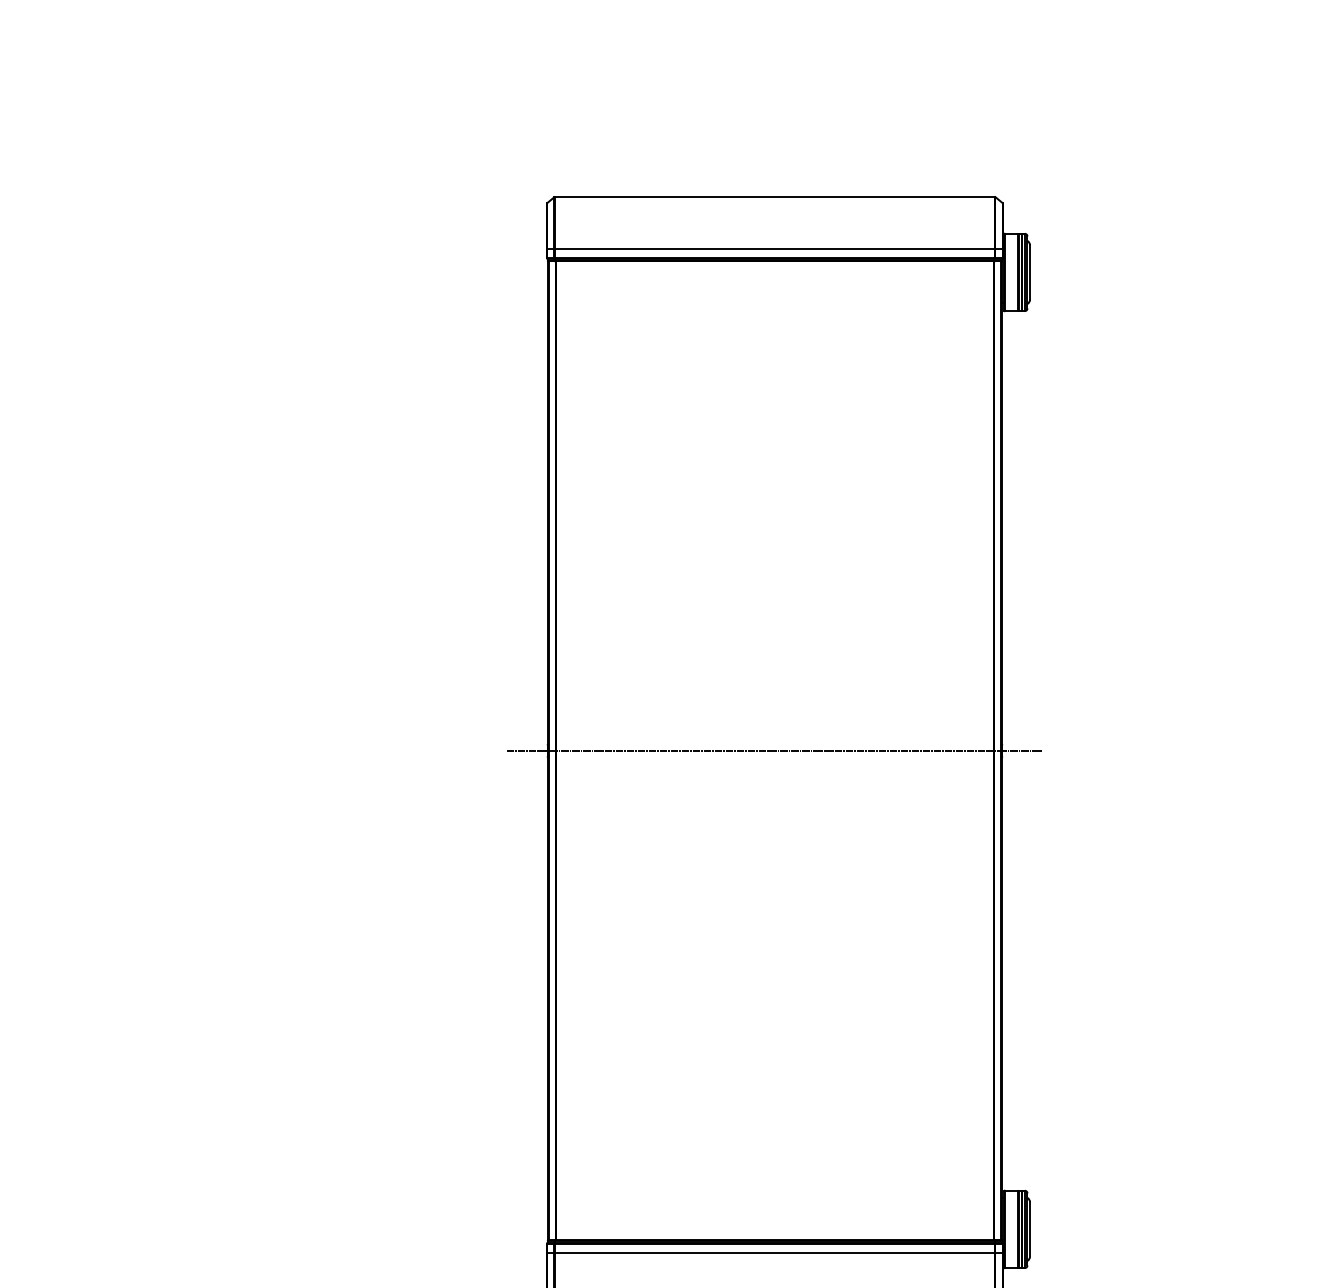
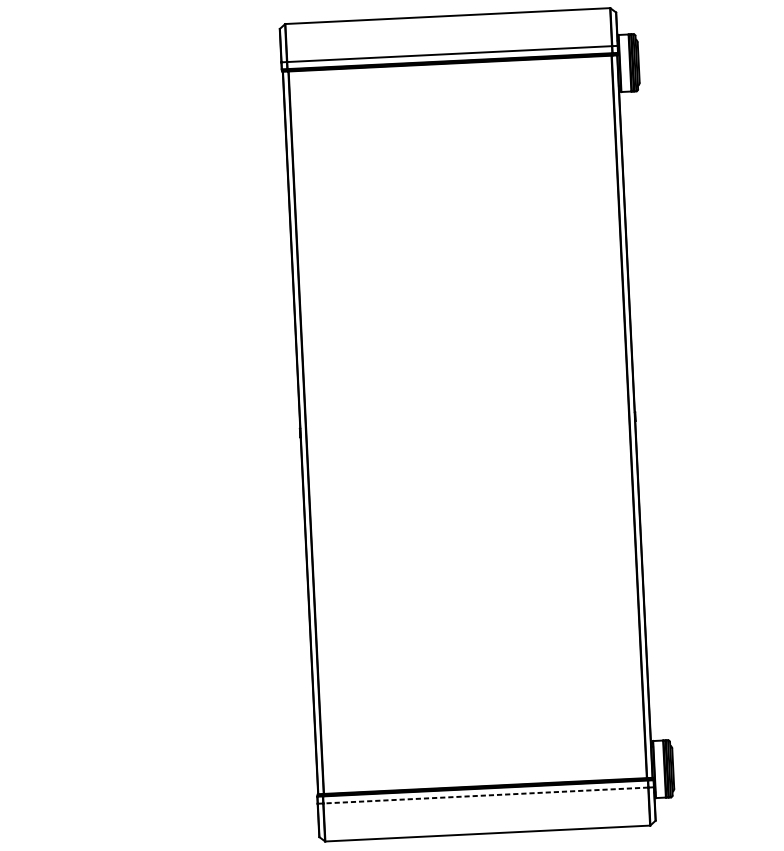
line: (774, 750) -> (467, 424), removed
line: (774, 1253) -> (485, 795), solid -> dashed

